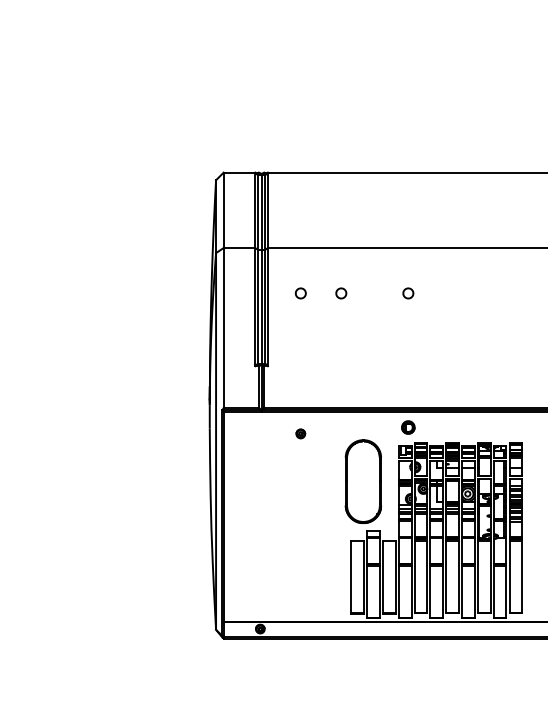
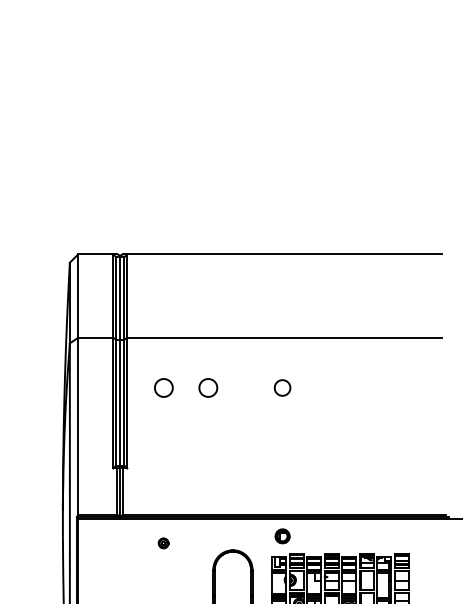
part: (300, 293) -> (163, 388), size x1.6
part: (341, 293) -> (208, 388), size x1.6
part: (408, 293) -> (282, 388), size x1.4

